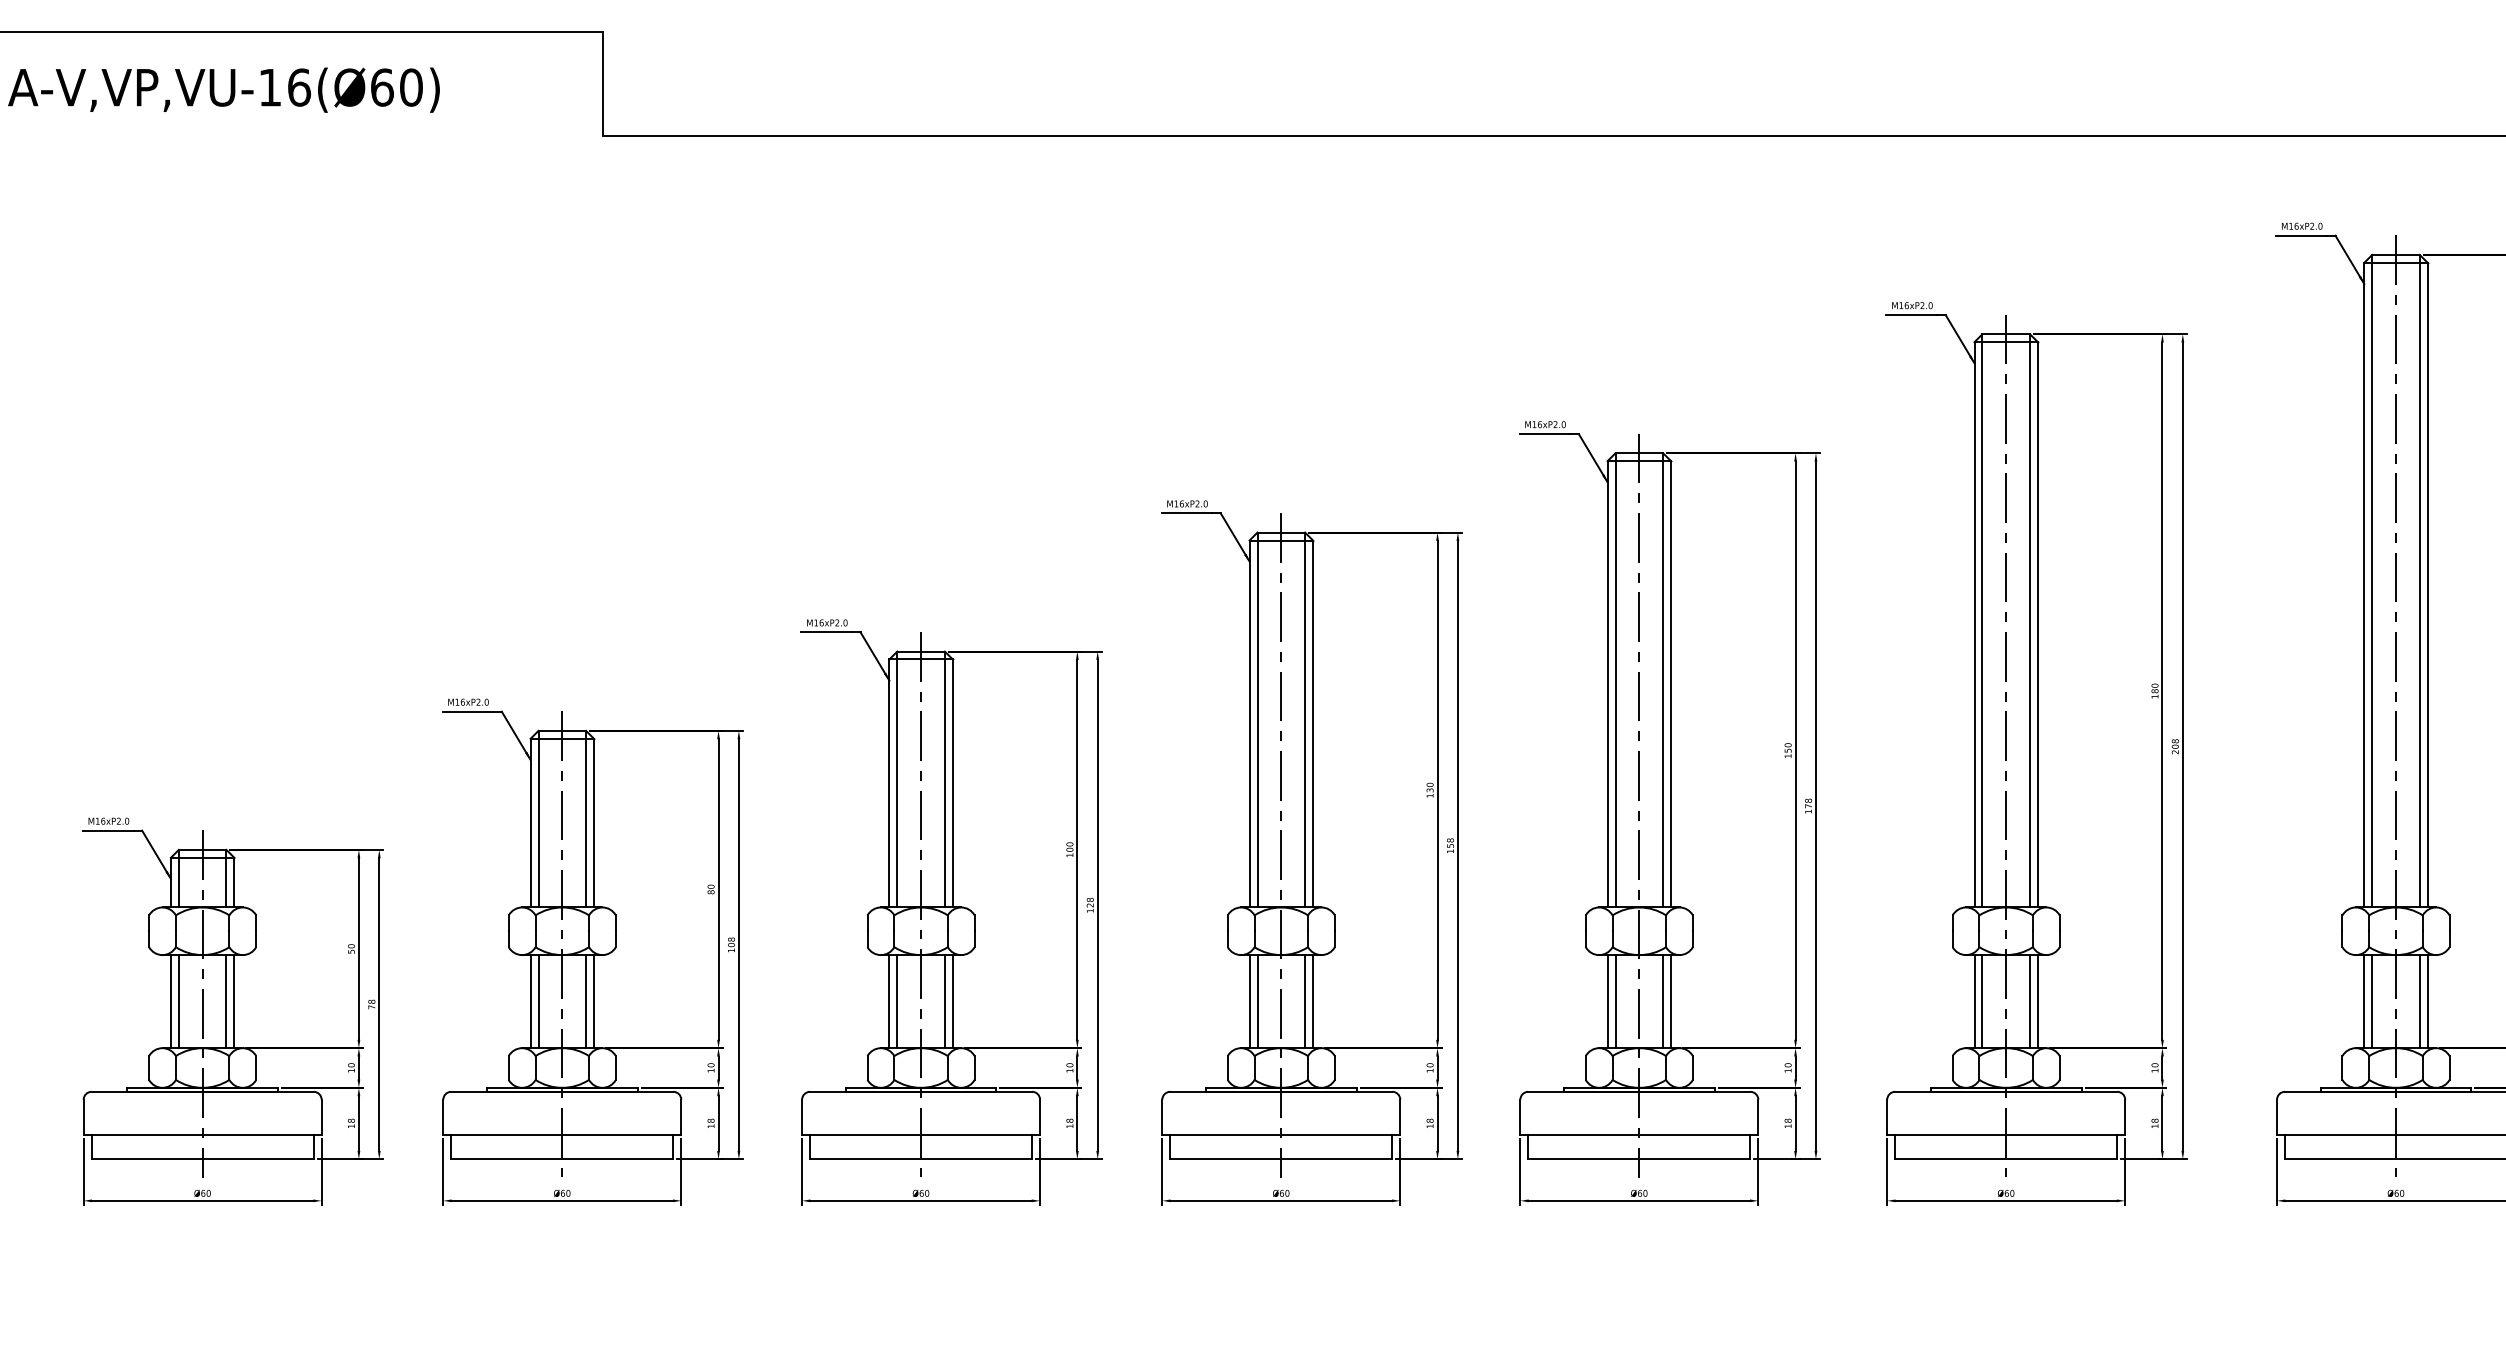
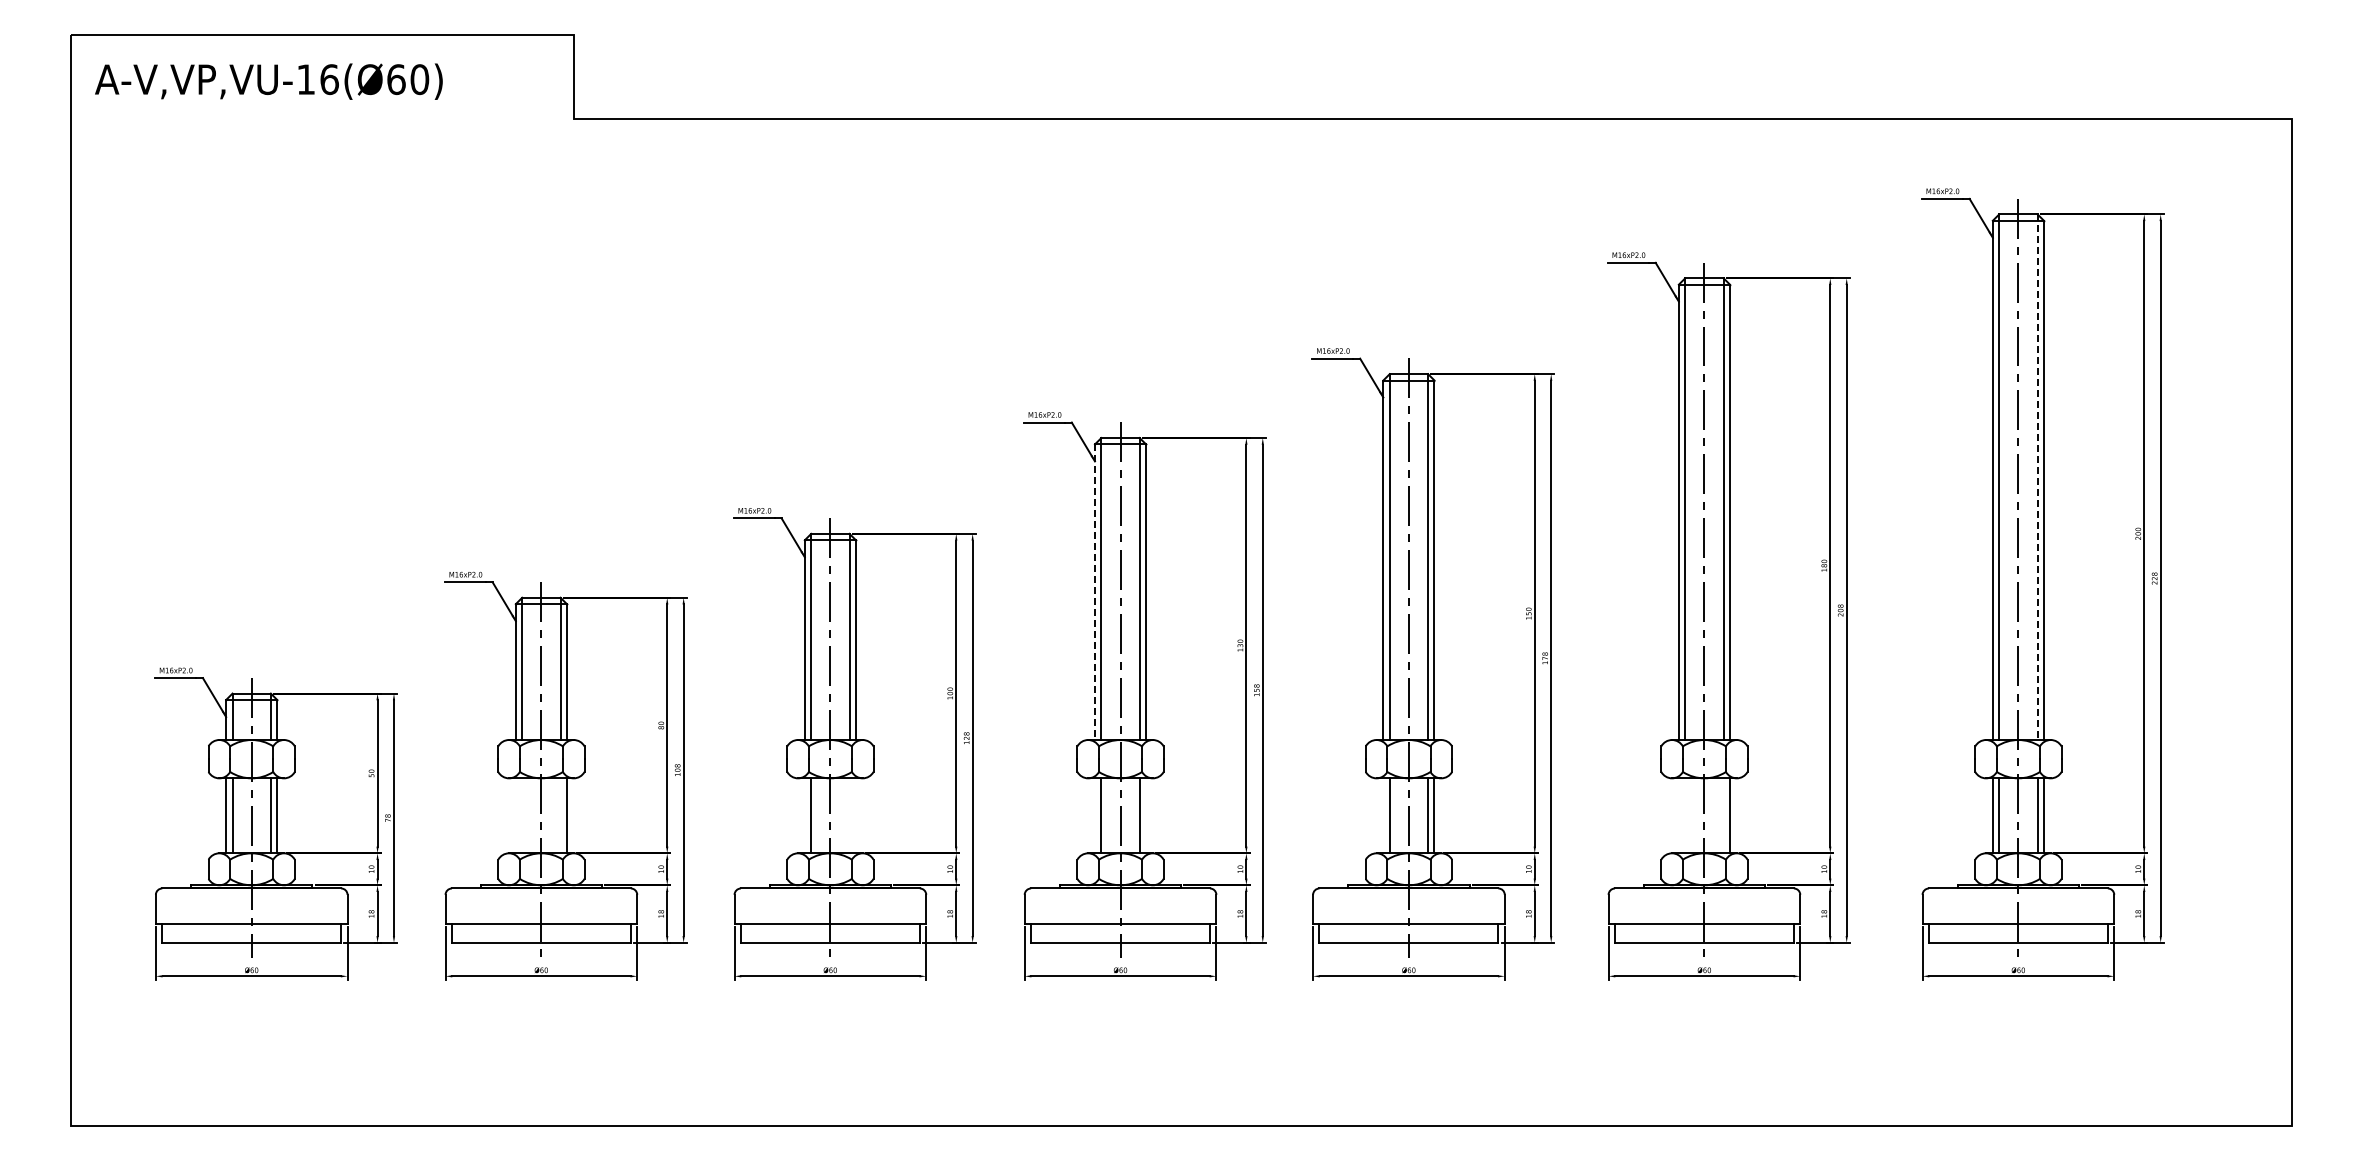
line: (2419, 581) -> (2037, 477), solid -> dashed
line: (1248, 724) -> (1094, 592), solid -> dashed
line: (530, 1001) -> (515, 815), removed
line: (538, 1001) -> (522, 815), removed
line: (586, 1001) -> (560, 815), removed
line: (888, 1001) -> (804, 815), removed
line: (944, 1001) -> (849, 815), removed
line: (952, 1001) -> (855, 815), removed
line: (1248, 1001) -> (1094, 815), removed
line: (1313, 1001) -> (1146, 815), removed
line: (1607, 1001) -> (1383, 815), removed
line: (1974, 1001) -> (1678, 815), removed
line: (1982, 1001) -> (1685, 815), removed
line: (2029, 1001) -> (1723, 815), removed

